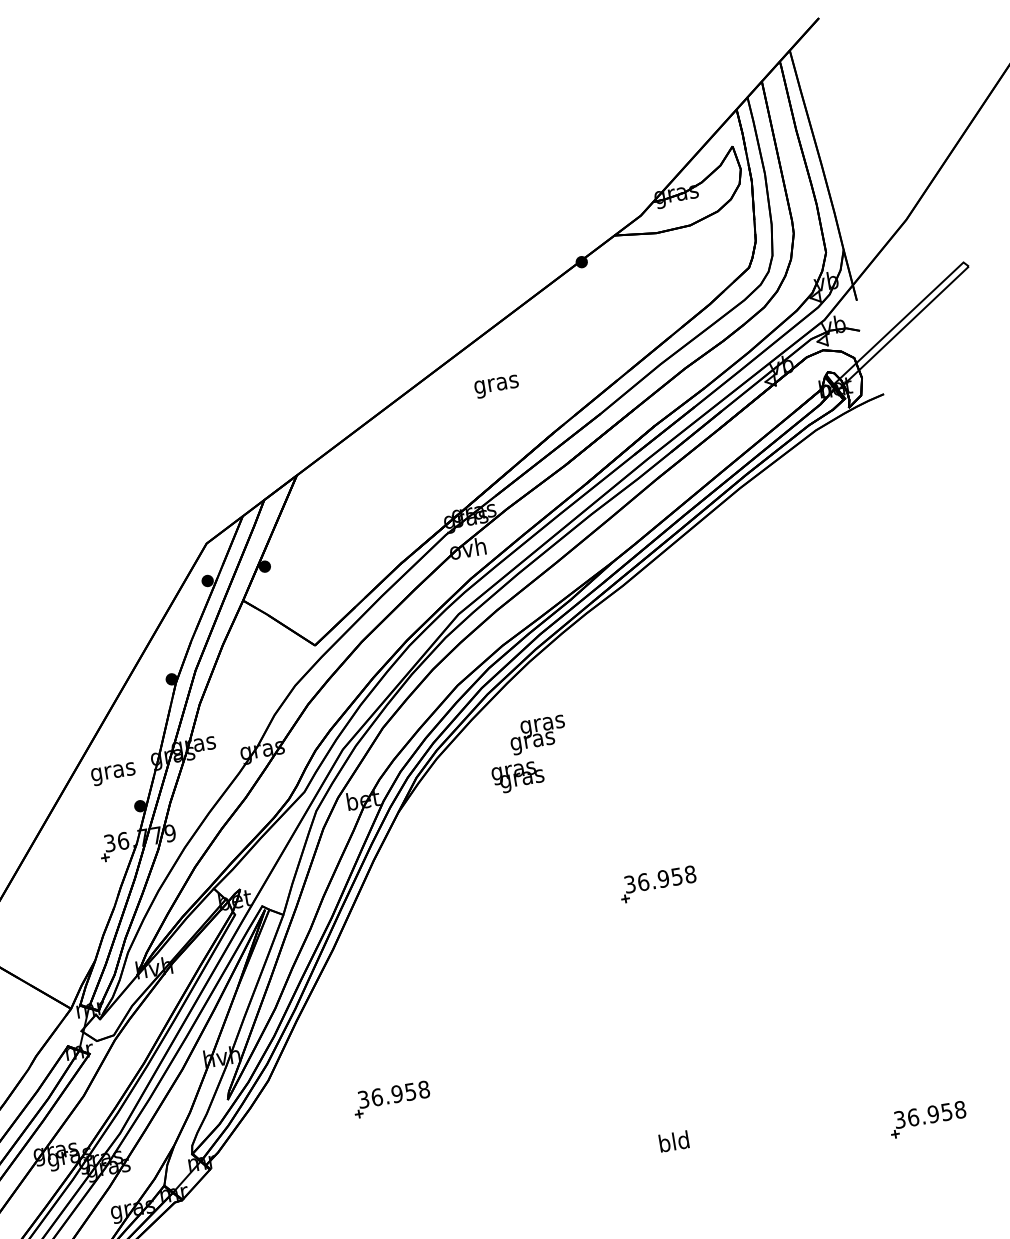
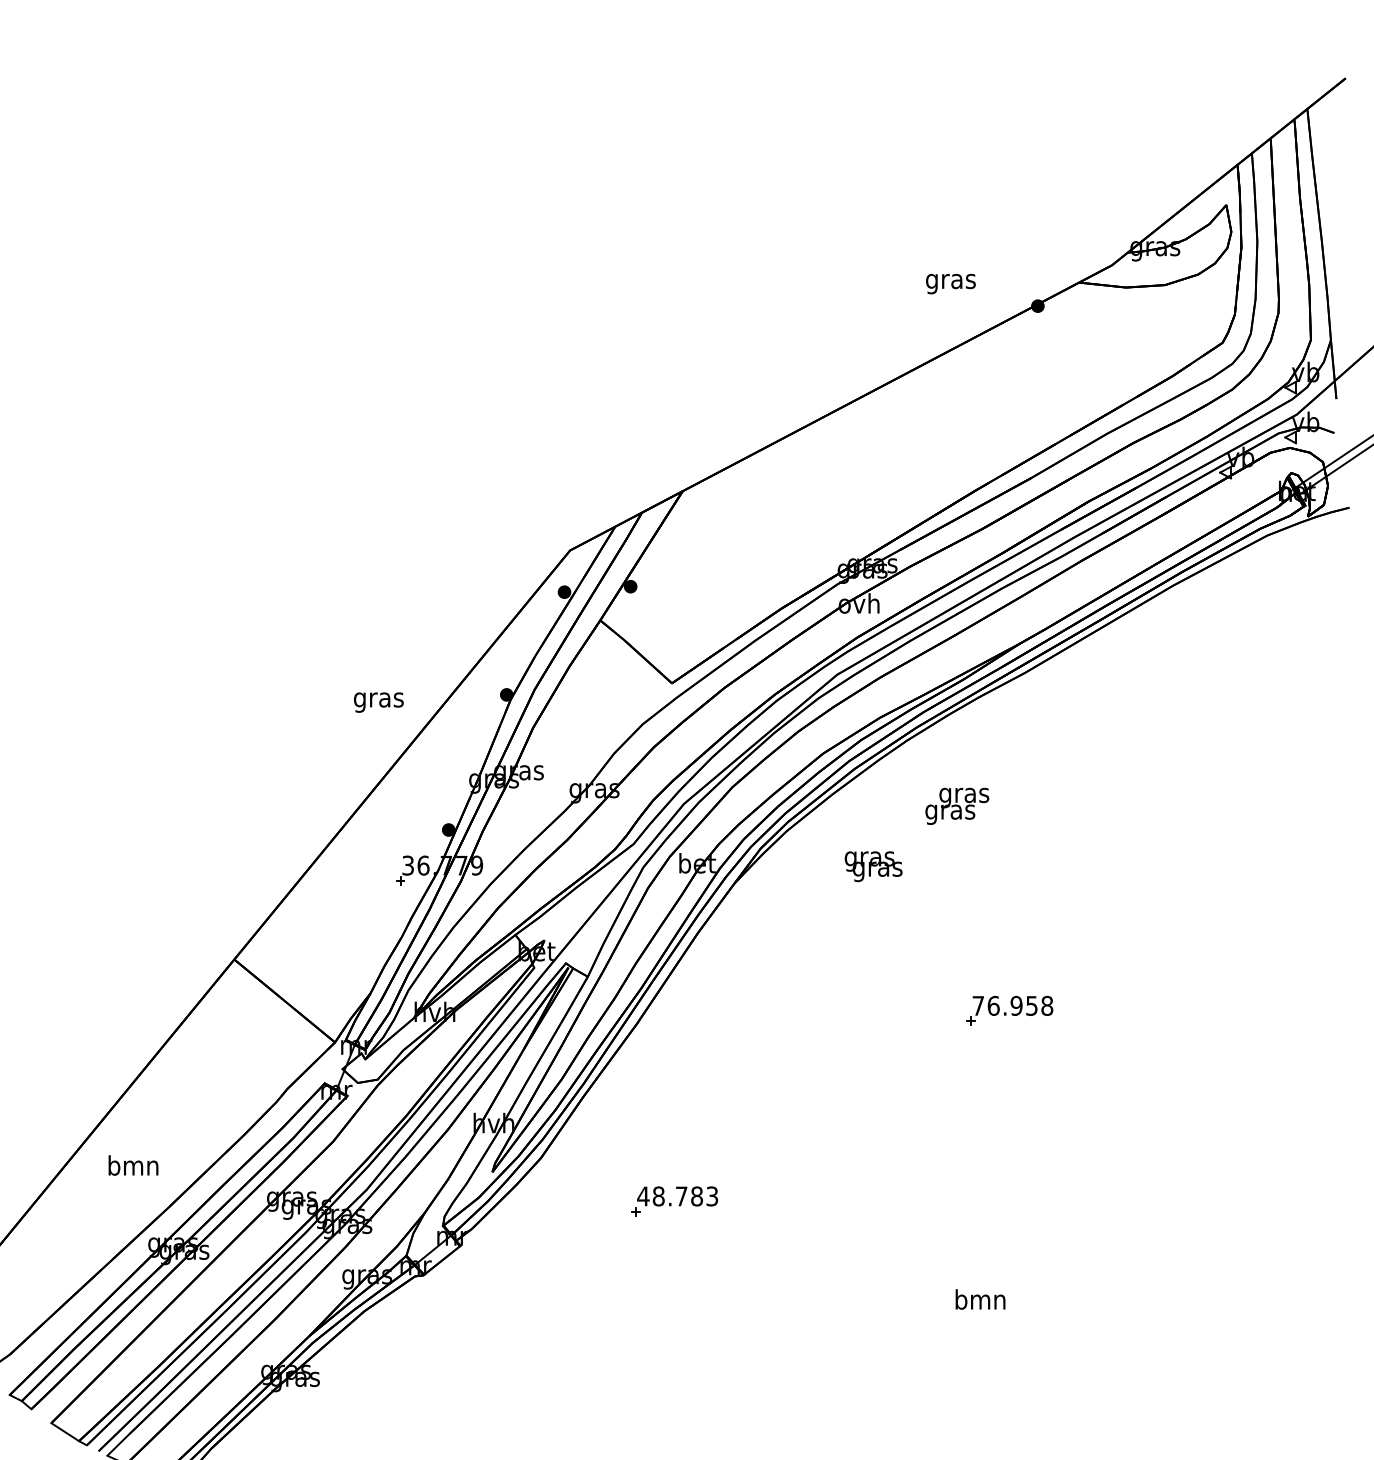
text: (496, 386) -> (950, 283), moved
text: (538, 734) -> (957, 805), moved
text: (113, 774) -> (378, 702), moved
text: (630, 884) -> (978, 1005), 36.958 -> 76.958
text: (393, 1094) -> (677, 1196), 36.958 -> 48.783
part: (928, 1119) -> (1266, 1321), removed
text: (674, 1141) -> (980, 1299), bld -> bmn

